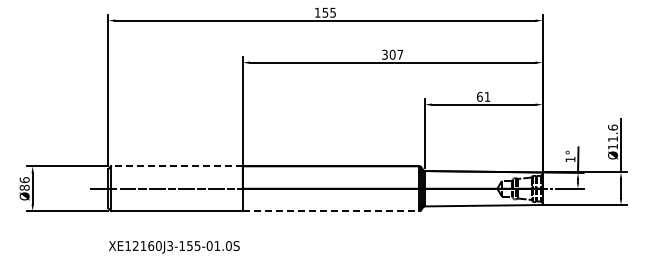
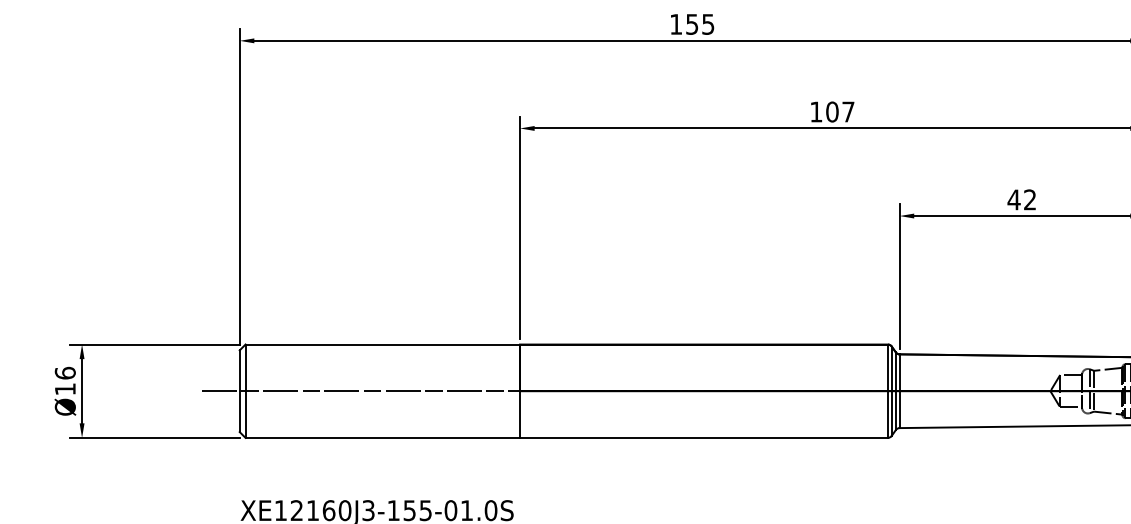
text: (384, 54) -> (815, 111), 307 -> 107
text: (483, 96) -> (1021, 198), 61 -> 42
line: (176, 166) -> (381, 344), dashed -> solid
text: (24, 187) -> (64, 388), Ø86 -> Ø16
line: (331, 211) -> (704, 438), dashed -> solid

